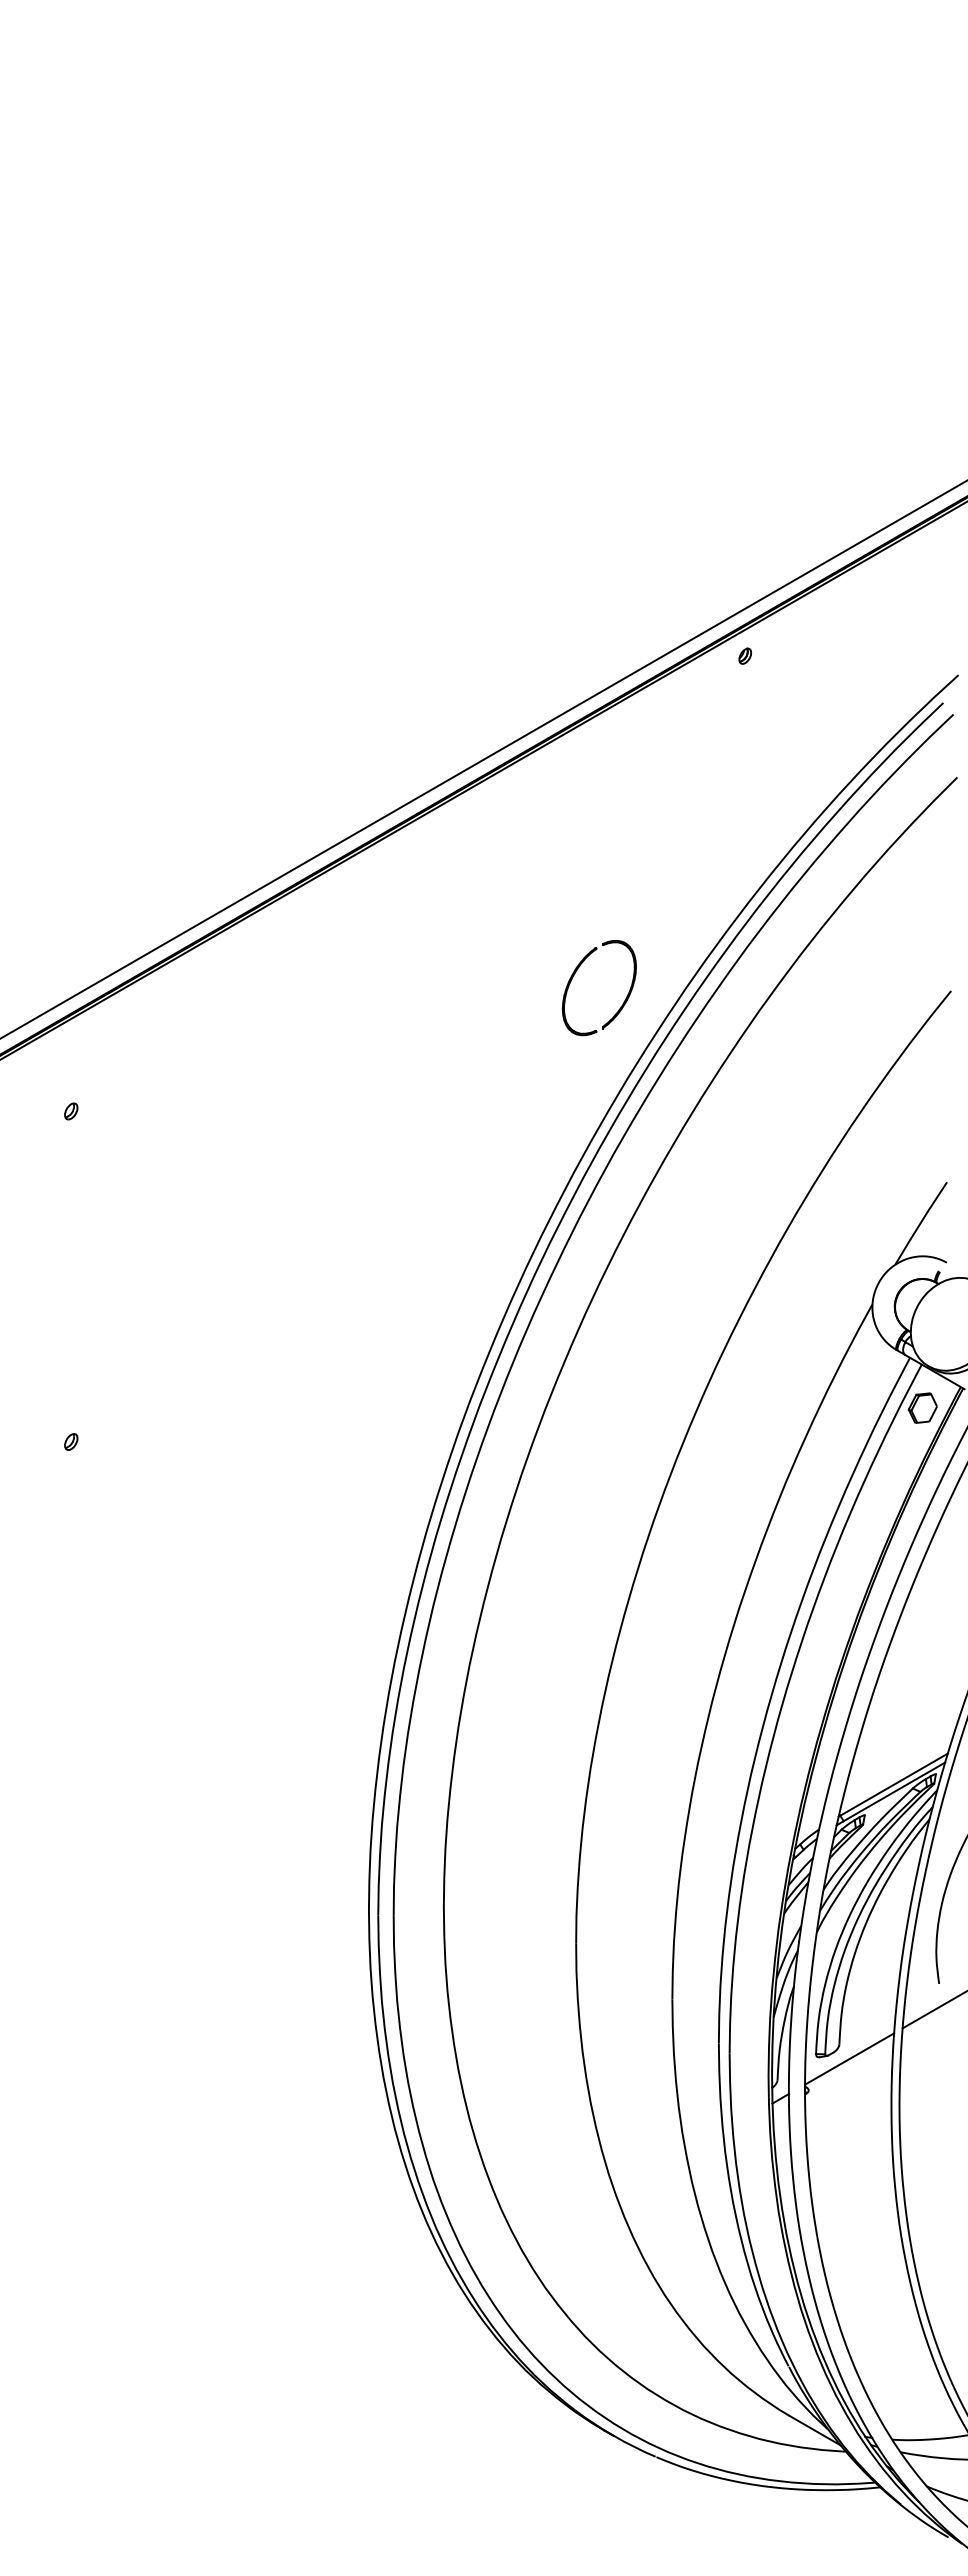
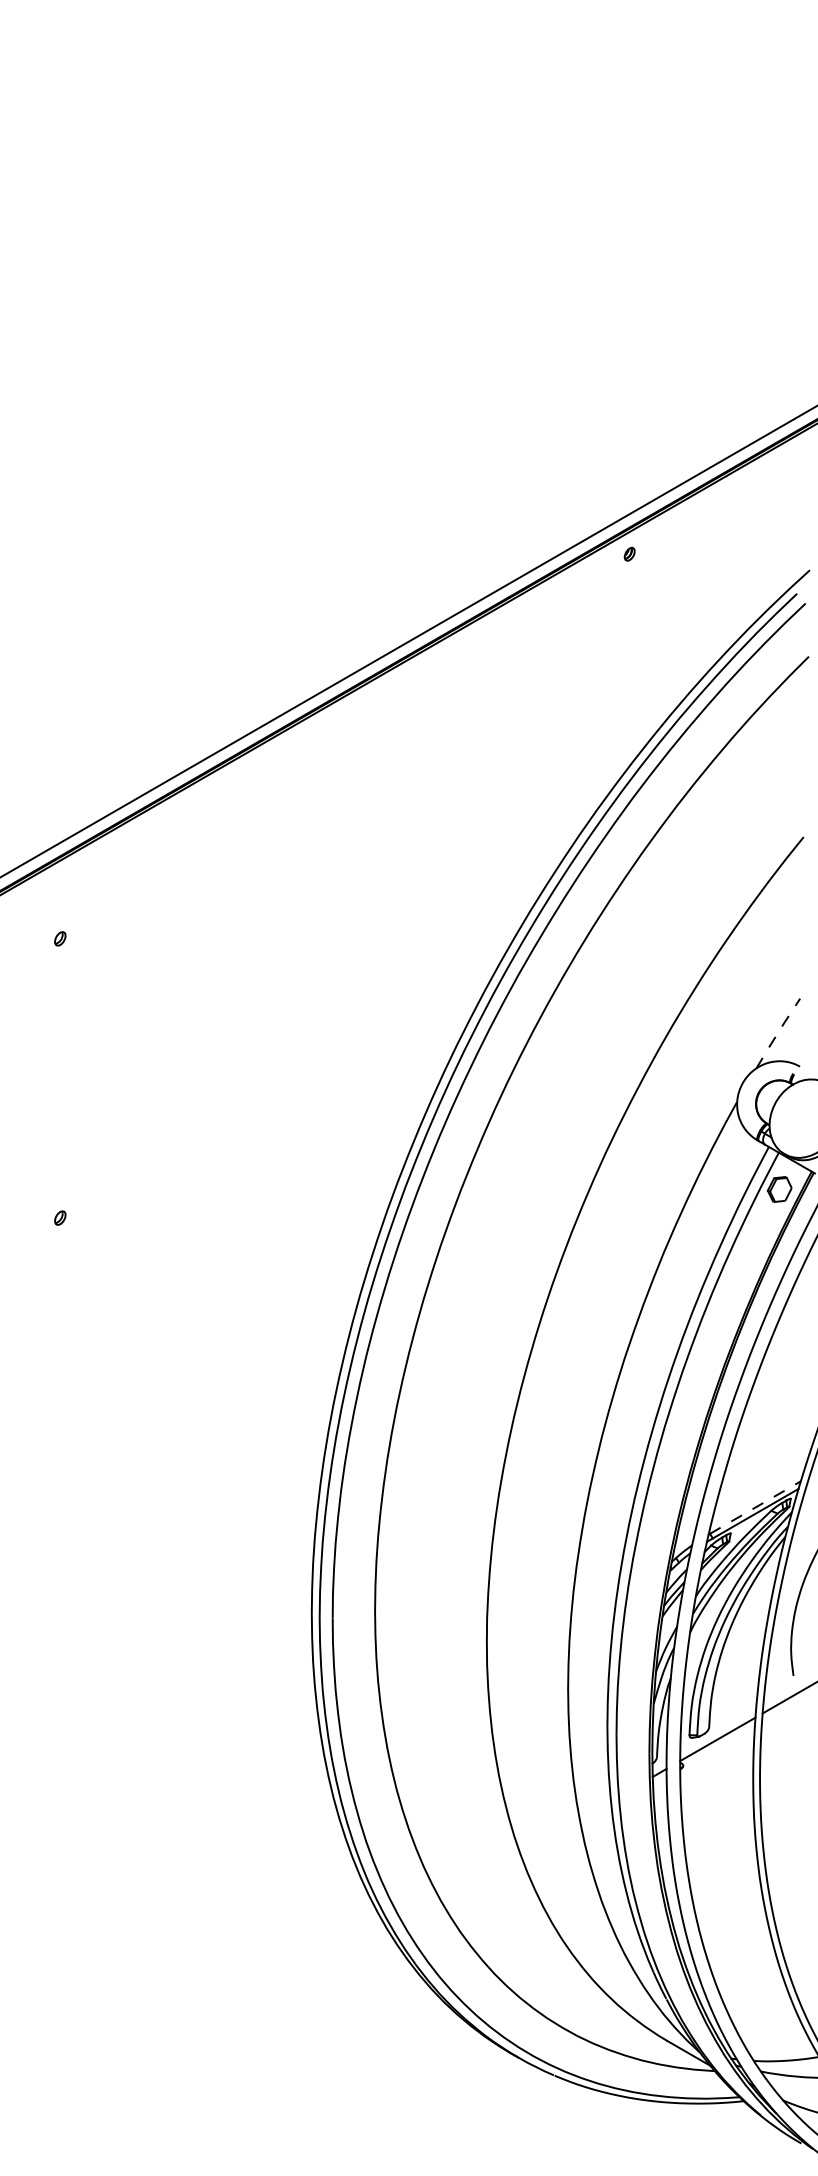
part: (576, 972) -> (487, 821), removed
line: (920, 1223) -> (777, 1033), solid -> dashed
line: (894, 1784) -> (755, 1507), solid -> dashed

